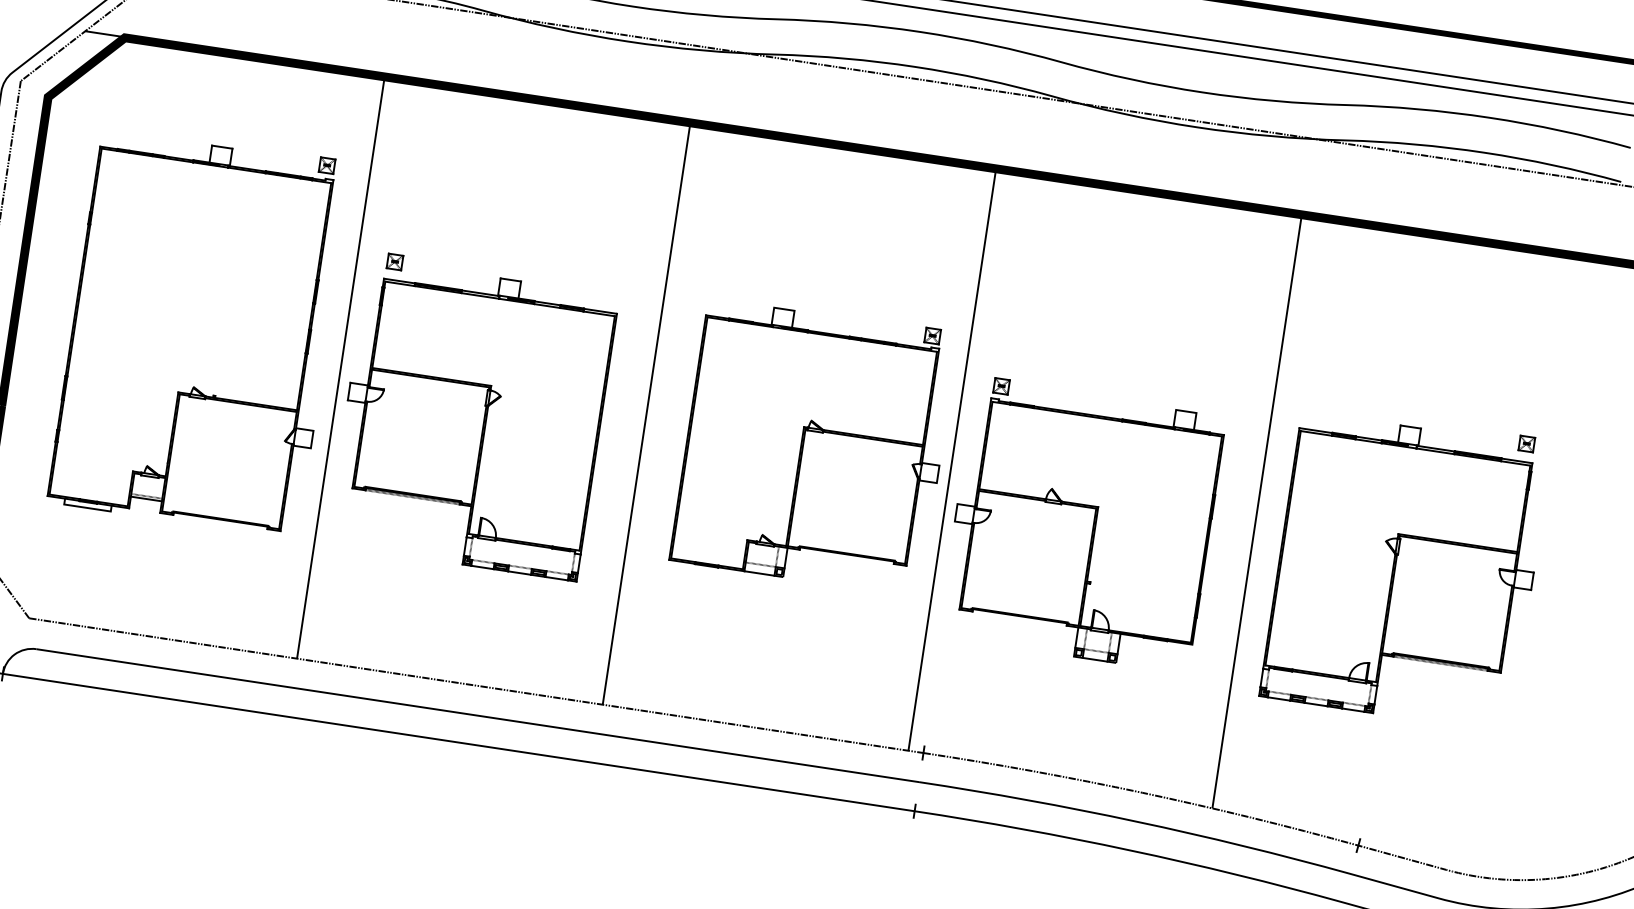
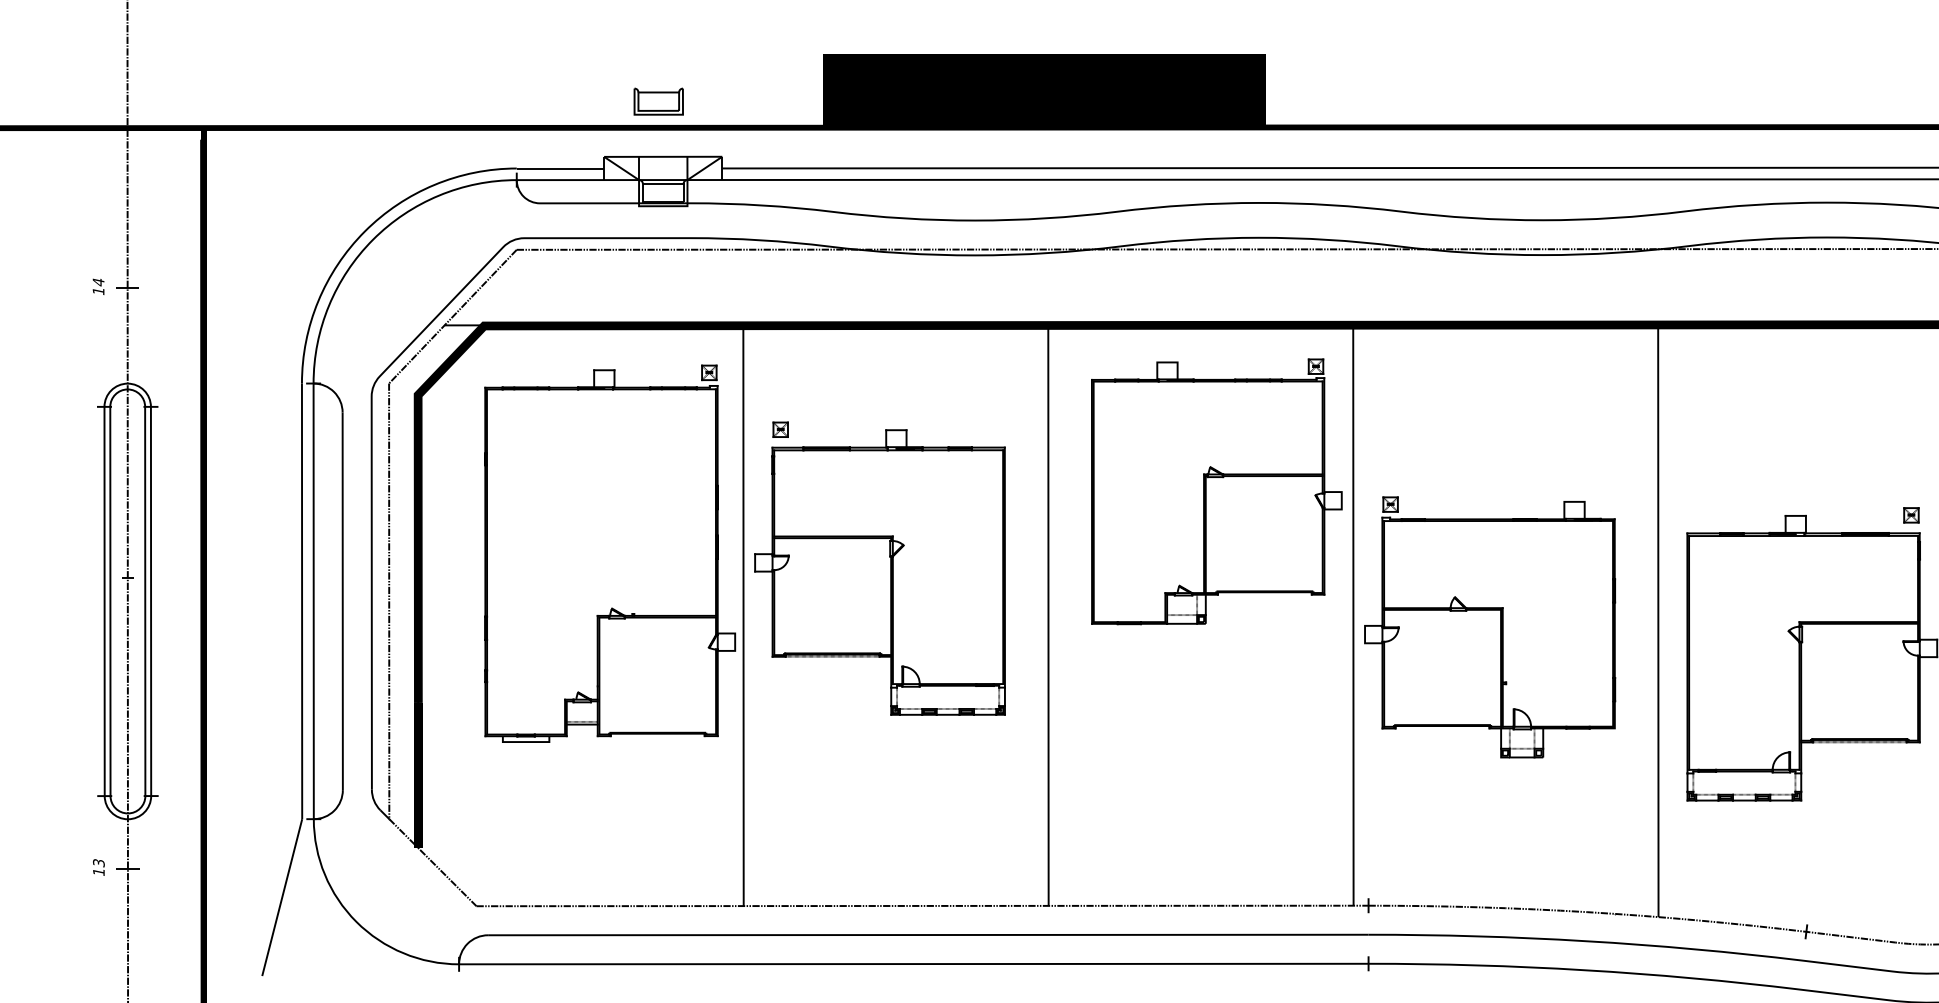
part: (200, 331) -> (610, 553), moved
part: (472, 416) -> (879, 568), moved
part: (813, 446) -> (1216, 491), moved
part: (1083, 524) -> (1490, 627), moved

